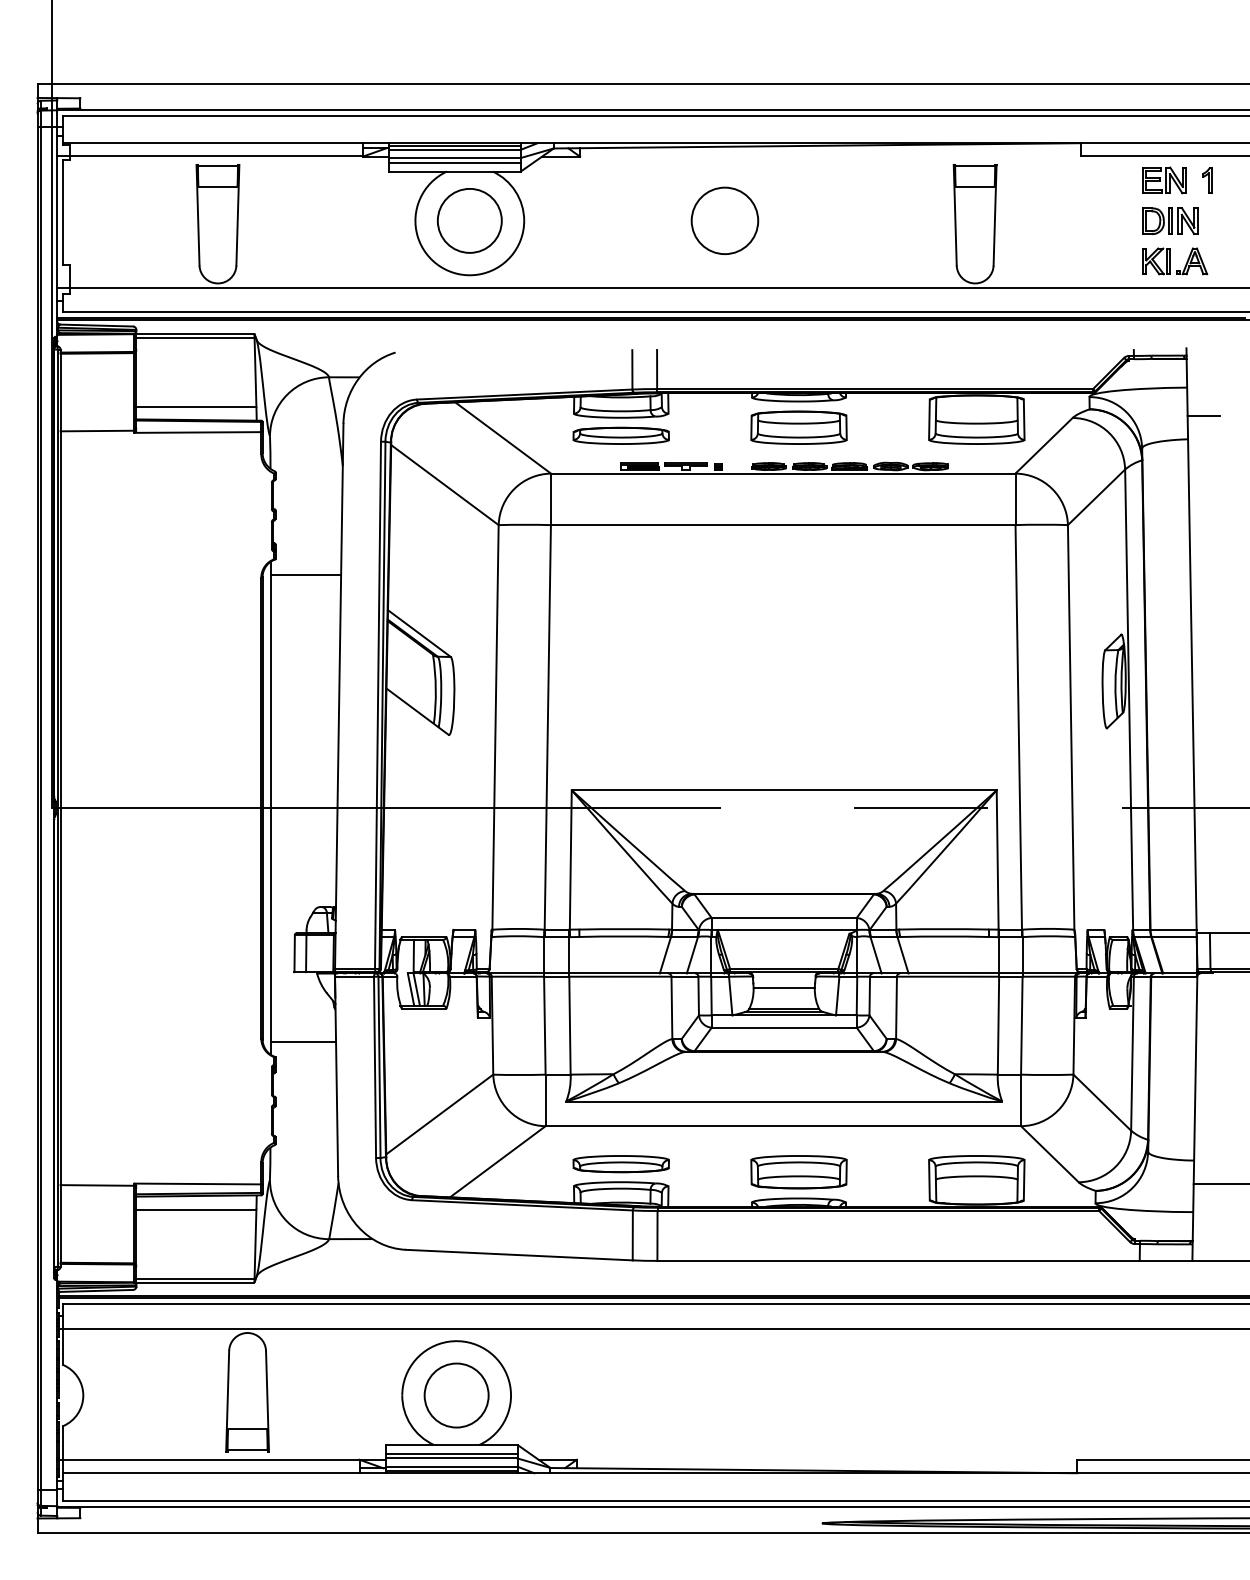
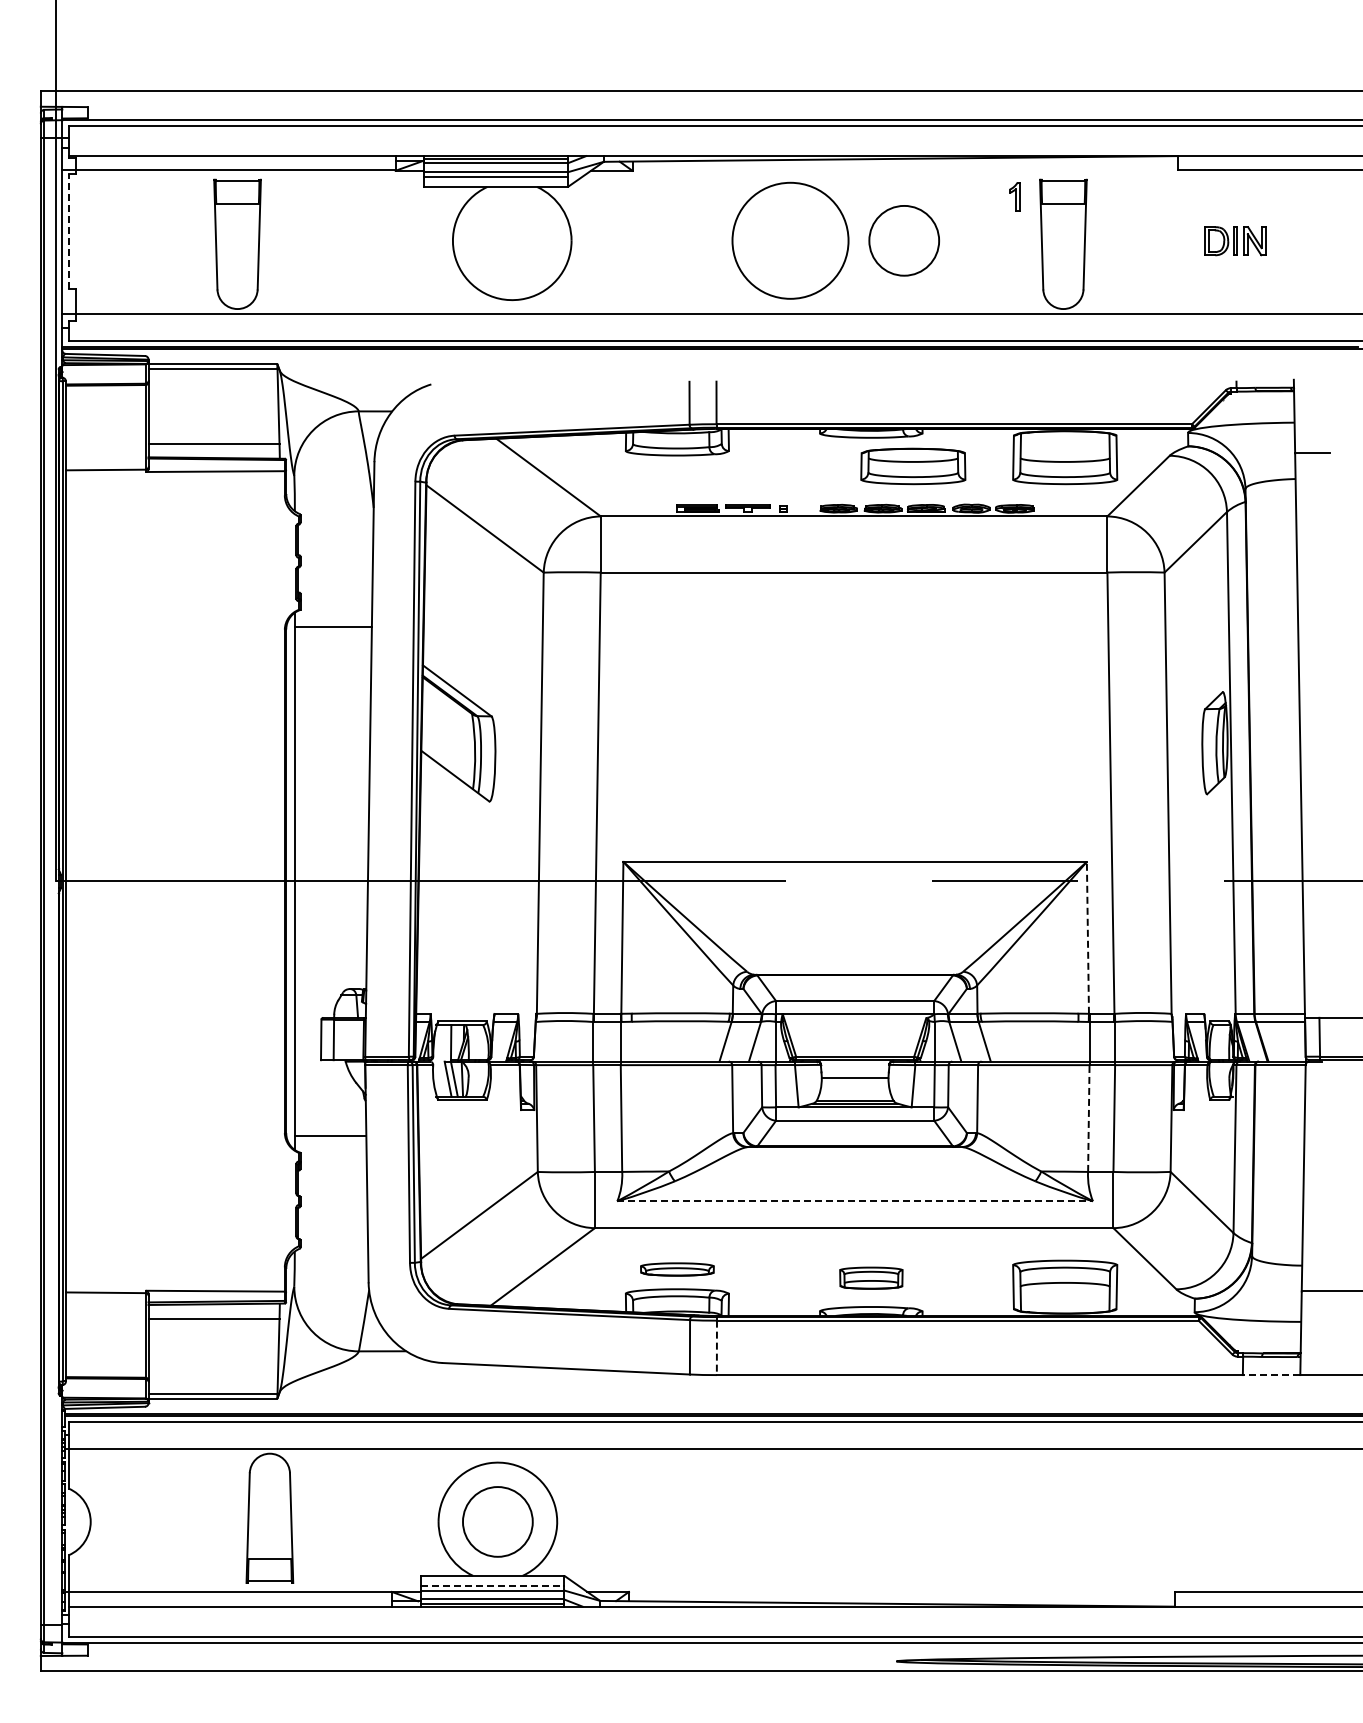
part: (1164, 180) -> (1269, 196), removed
part: (1207, 180) -> (1014, 196), moved
line: (62, 212) -> (68, 231), solid -> dashed
circle: (469, 220) -> (903, 240), moved
circle: (724, 220) -> (790, 240), size x1.6
part: (1170, 221) -> (1235, 241), moved
part: (1175, 260) -> (1281, 284), removed
part: (799, 427) -> (913, 466), moved
part: (621, 436) -> (677, 475), removed
line: (997, 859) -> (1087, 937), solid -> dashed
line: (998, 1025) -> (1088, 1118), solid -> dashed
line: (784, 1101) -> (855, 1201), solid -> dashed
part: (621, 1164) -> (677, 1269), size x0.7
part: (799, 1171) -> (871, 1277), size x0.6
line: (657, 1236) -> (716, 1348), solid -> dashed
line: (1165, 1261) -> (1271, 1375), solid -> dashed
line: (451, 1453) -> (492, 1585), solid -> dashed

